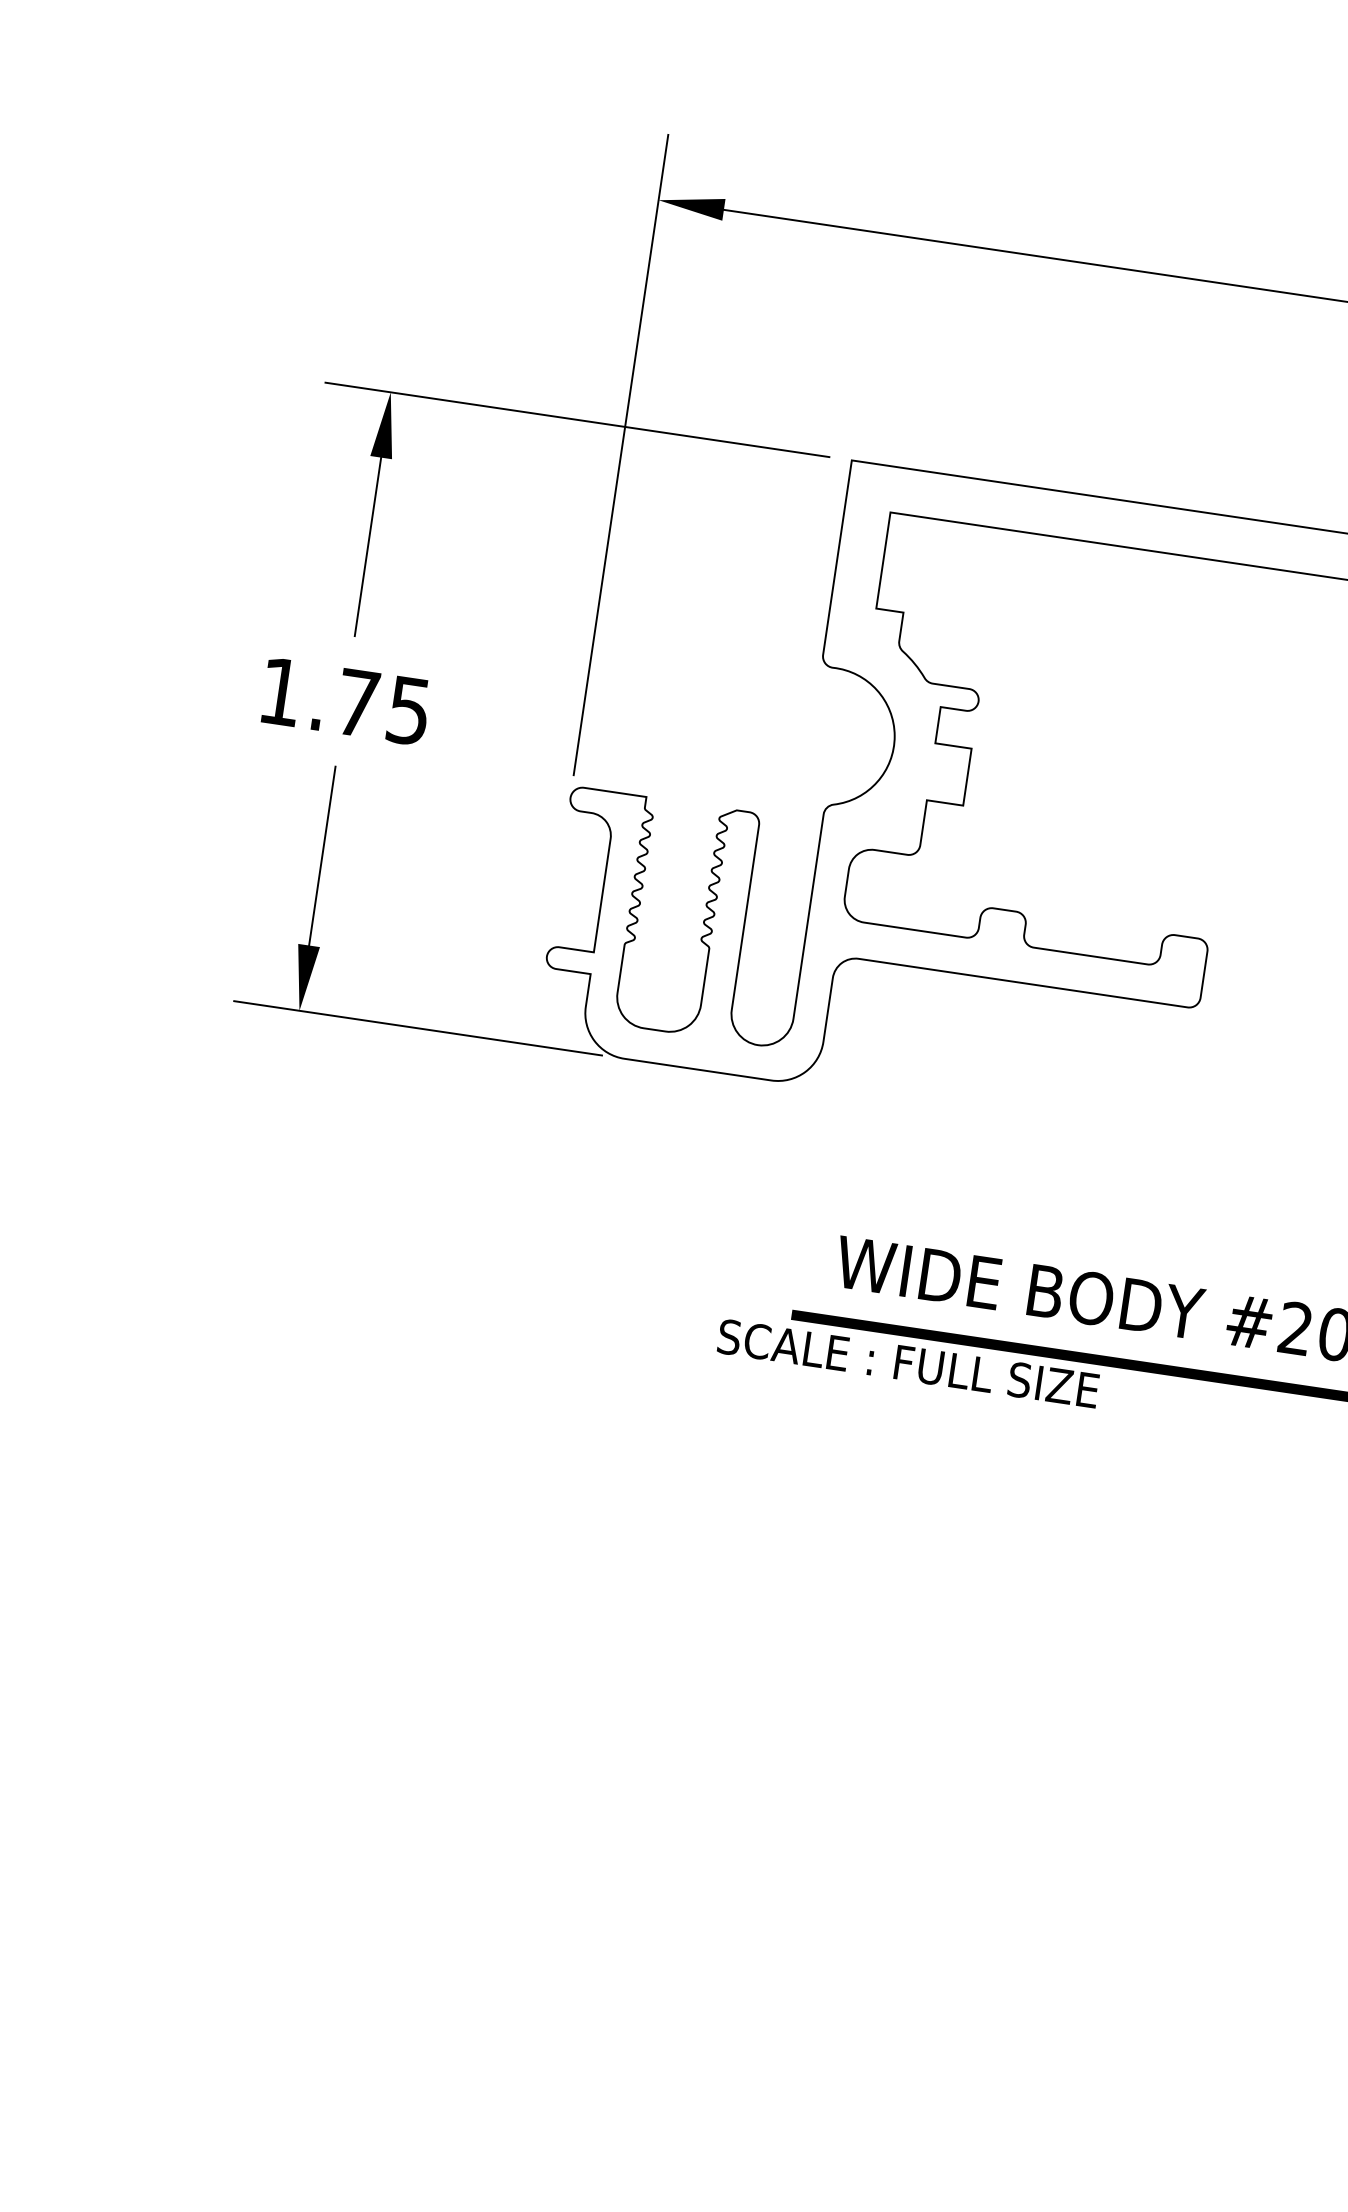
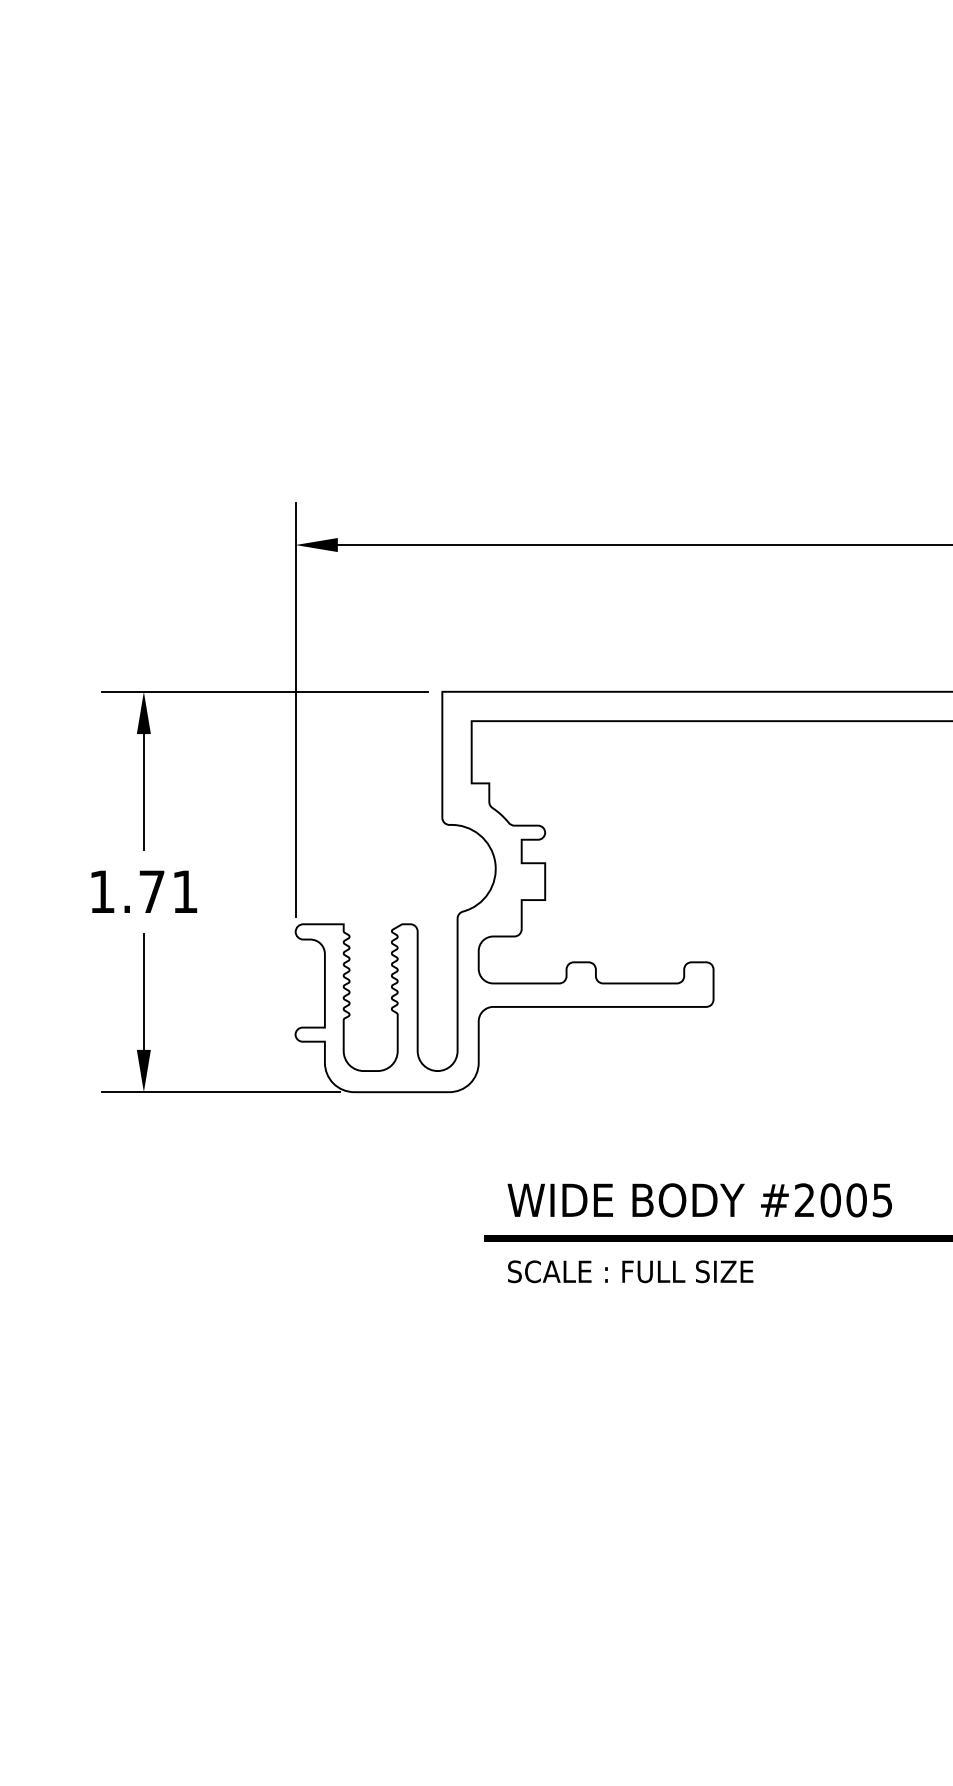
text: (408, 710) -> (184, 891), 1.75 -> 1.71
text: (908, 1363) -> (630, 1271), moved

